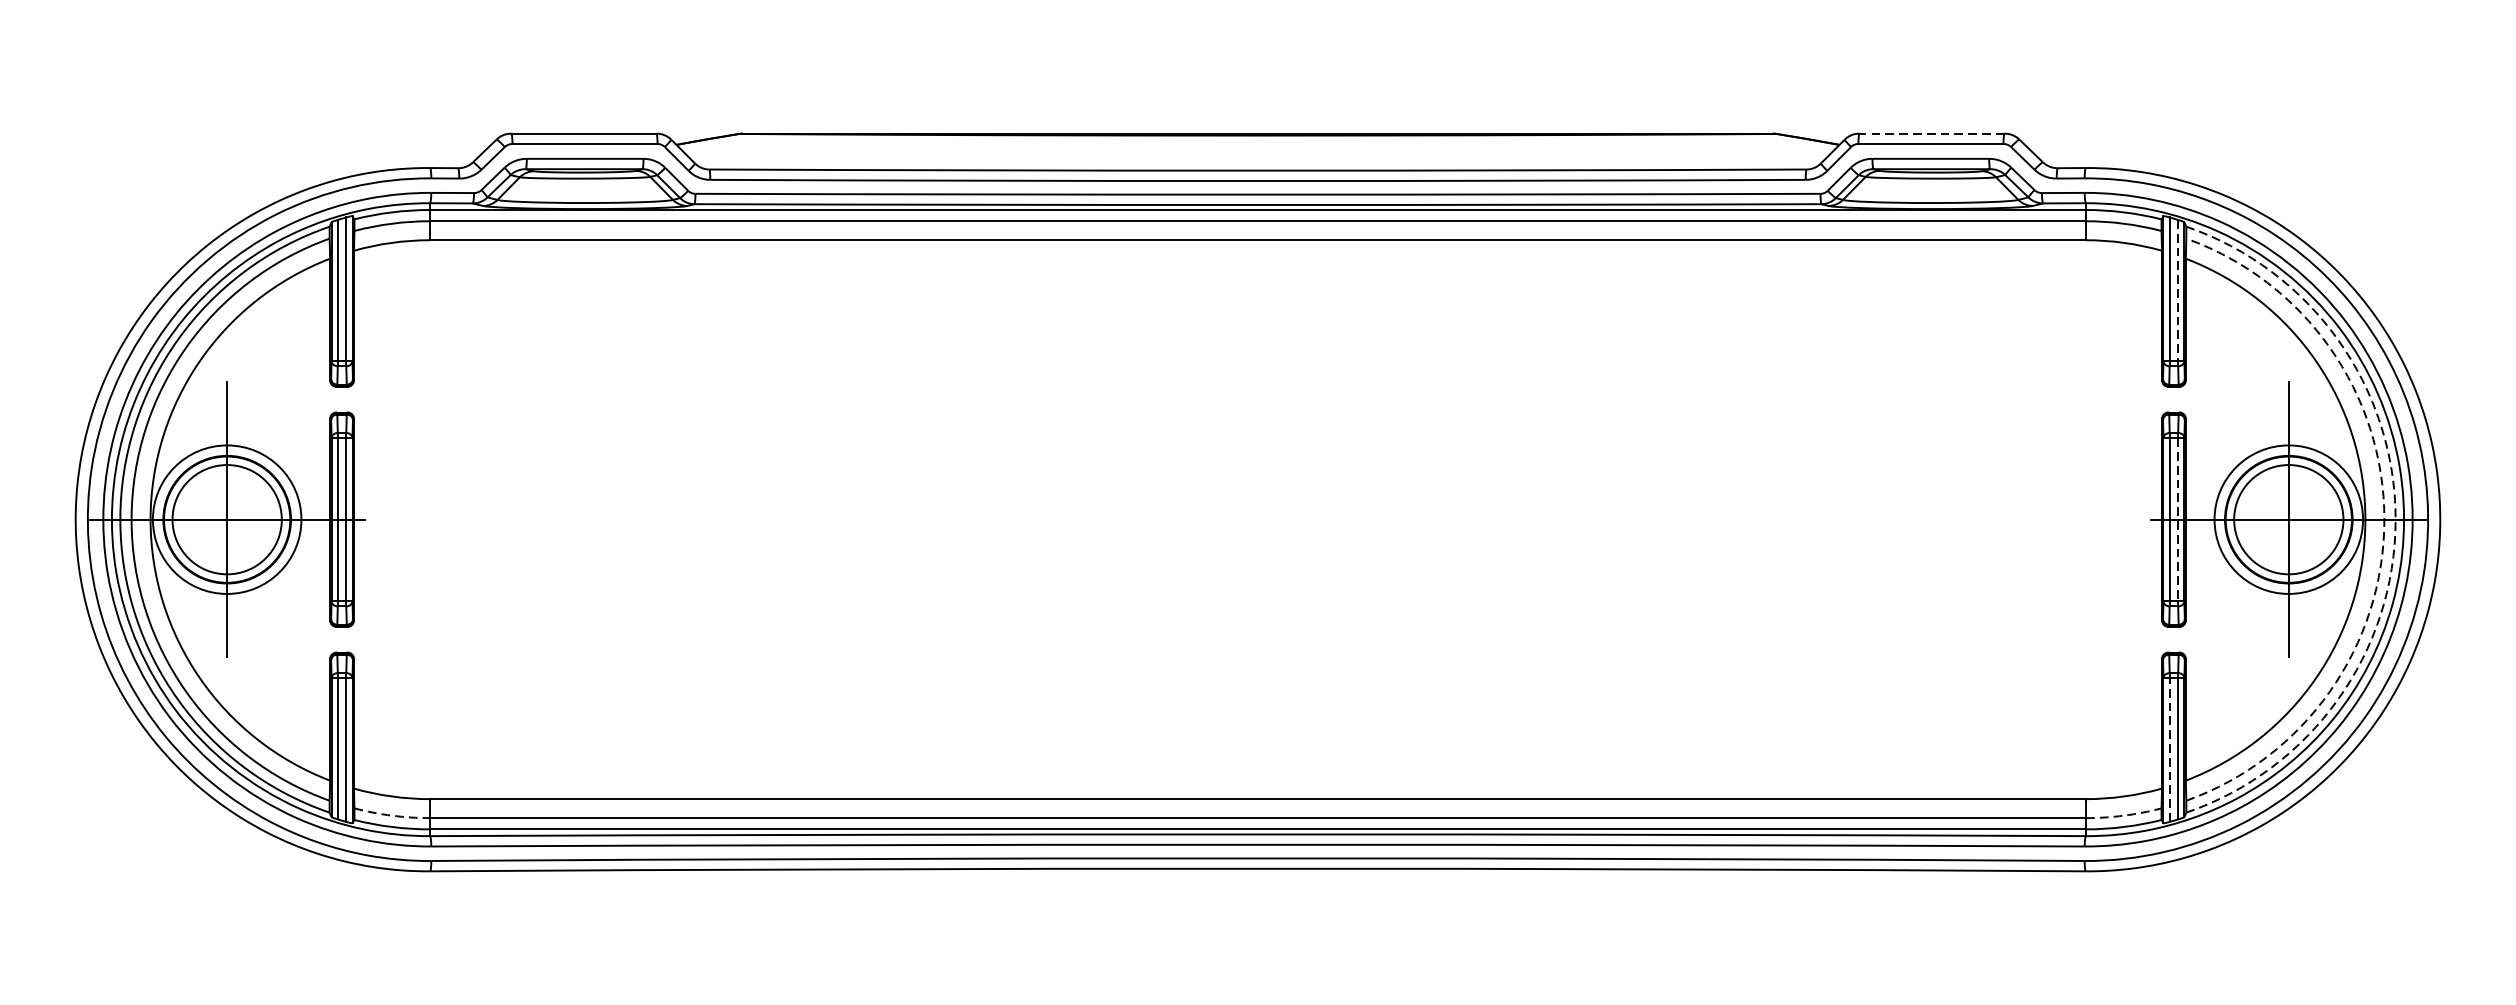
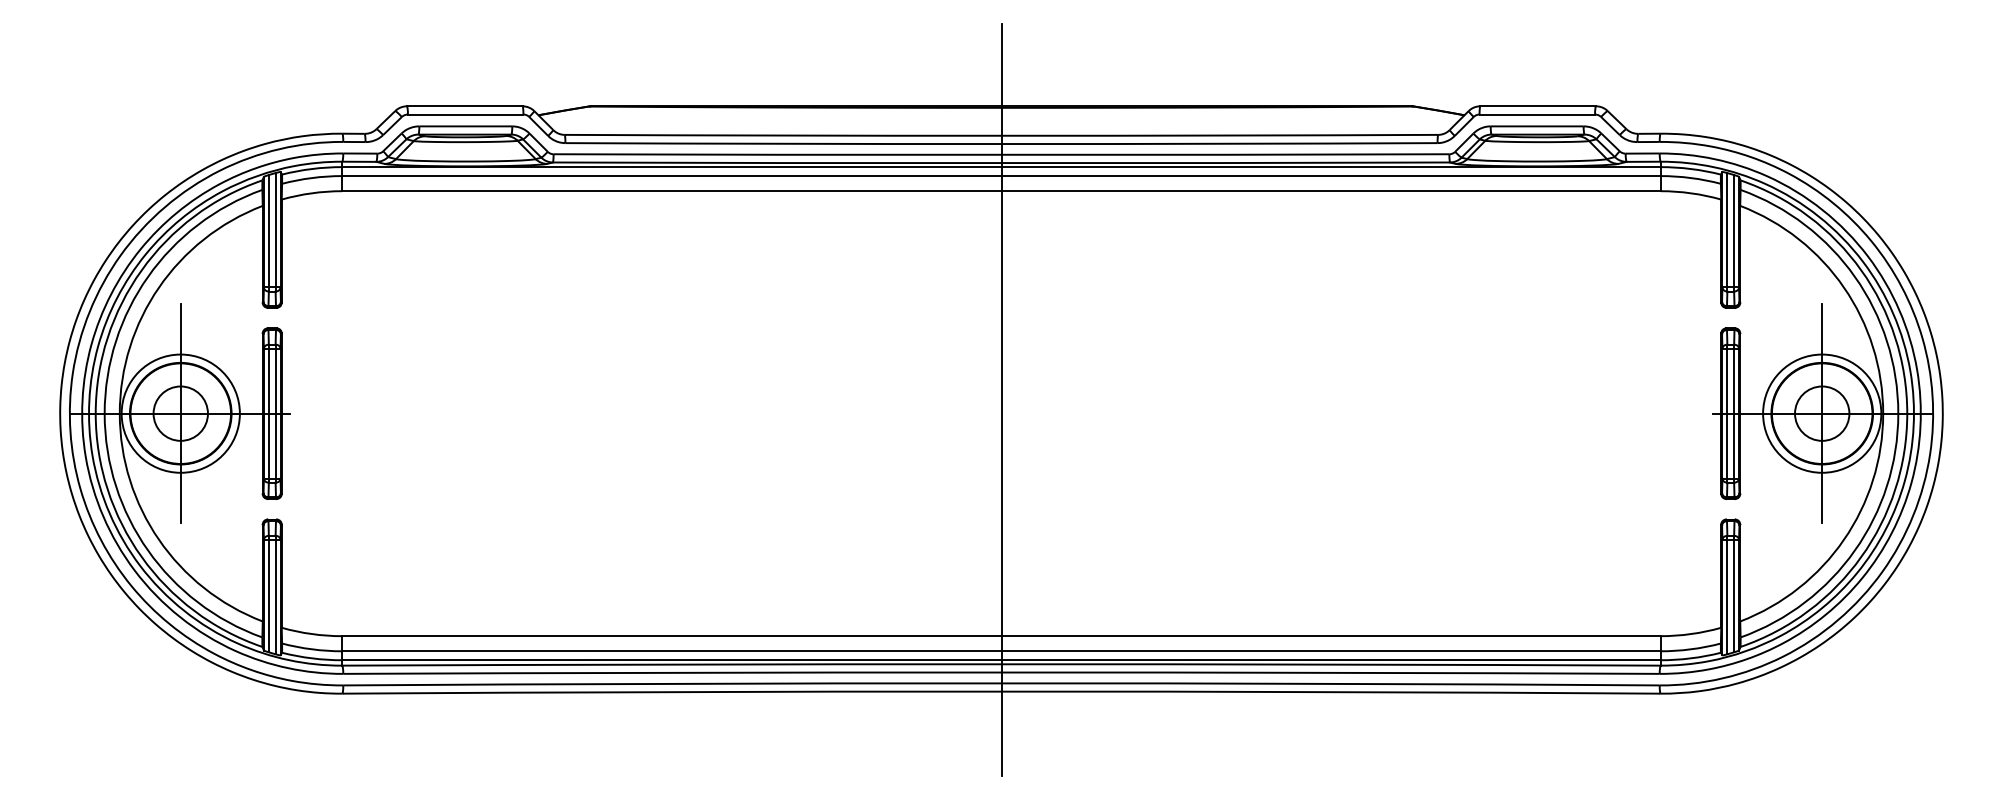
line: (1932, 133) -> (1538, 106), dashed -> solid
line: (2178, 290) -> (1734, 231), dashed -> solid
line: (1258, 501) -> (1001, 399), added
circle: (226, 519) -> (180, 413), size x0.62
line: (2178, 519) -> (1734, 413), dashed -> solid
circle: (2289, 519) -> (1822, 413), size x0.62
arc: (2384, 519) -> (1898, 413), dashed -> solid
arc: (2395, 519) -> (1907, 413), dashed -> solid
line: (2169, 749) -> (1727, 596), dashed -> solid
arc: (391, 815) -> (311, 649), dashed -> solid
arc: (2124, 815) -> (1691, 649), dashed -> solid

